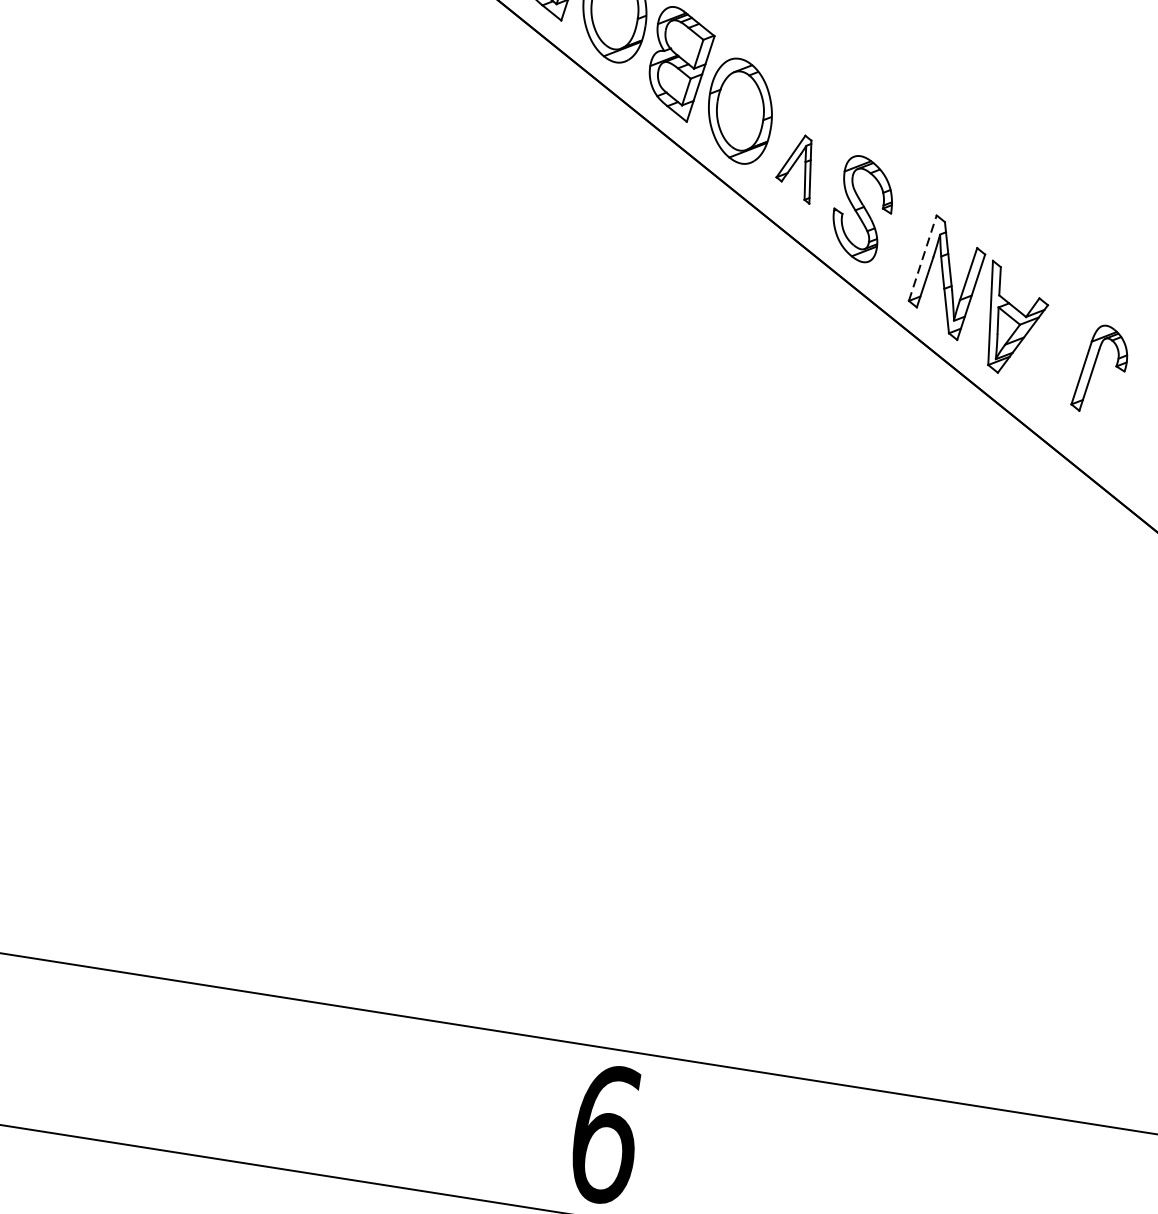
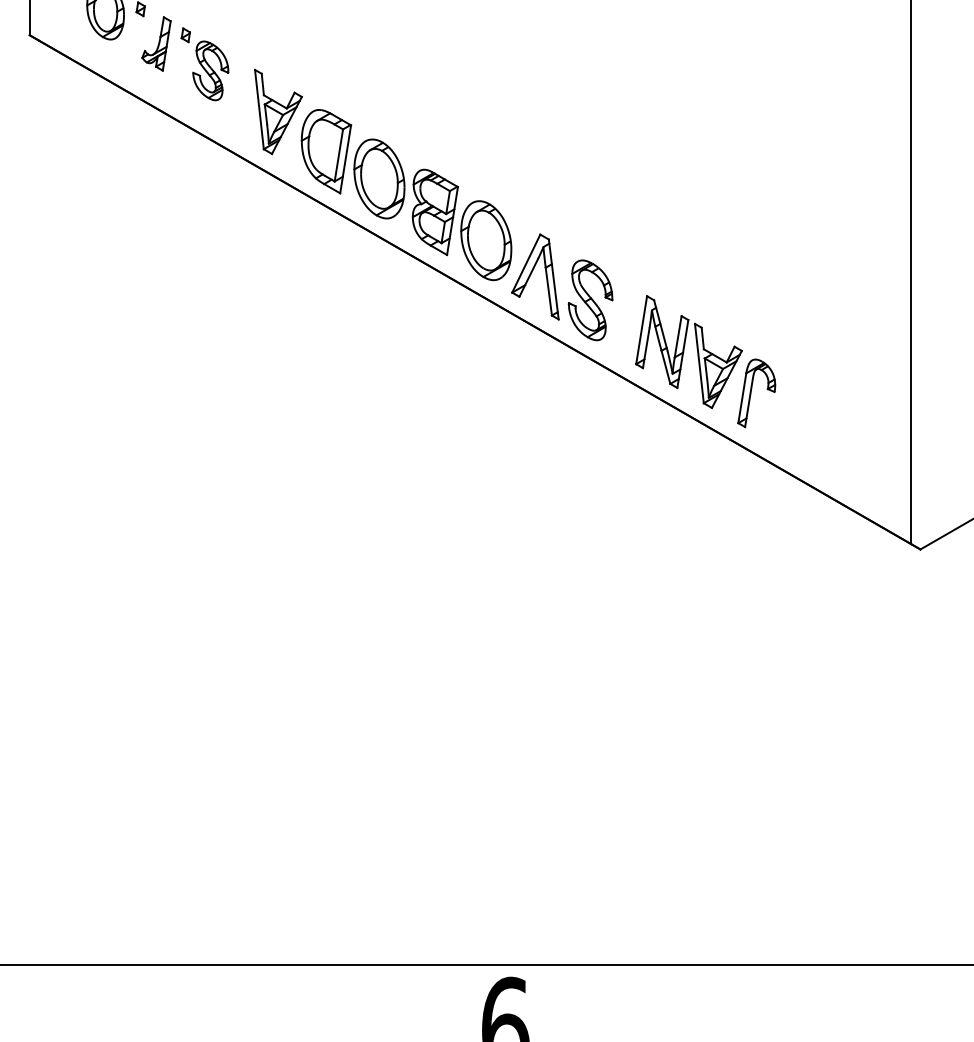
part: (796, 167) -> (535, 276), size x1.67
line: (922, 257) -> (641, 329), dashed -> solid
part: (1100, 369) -> (756, 393), moved

